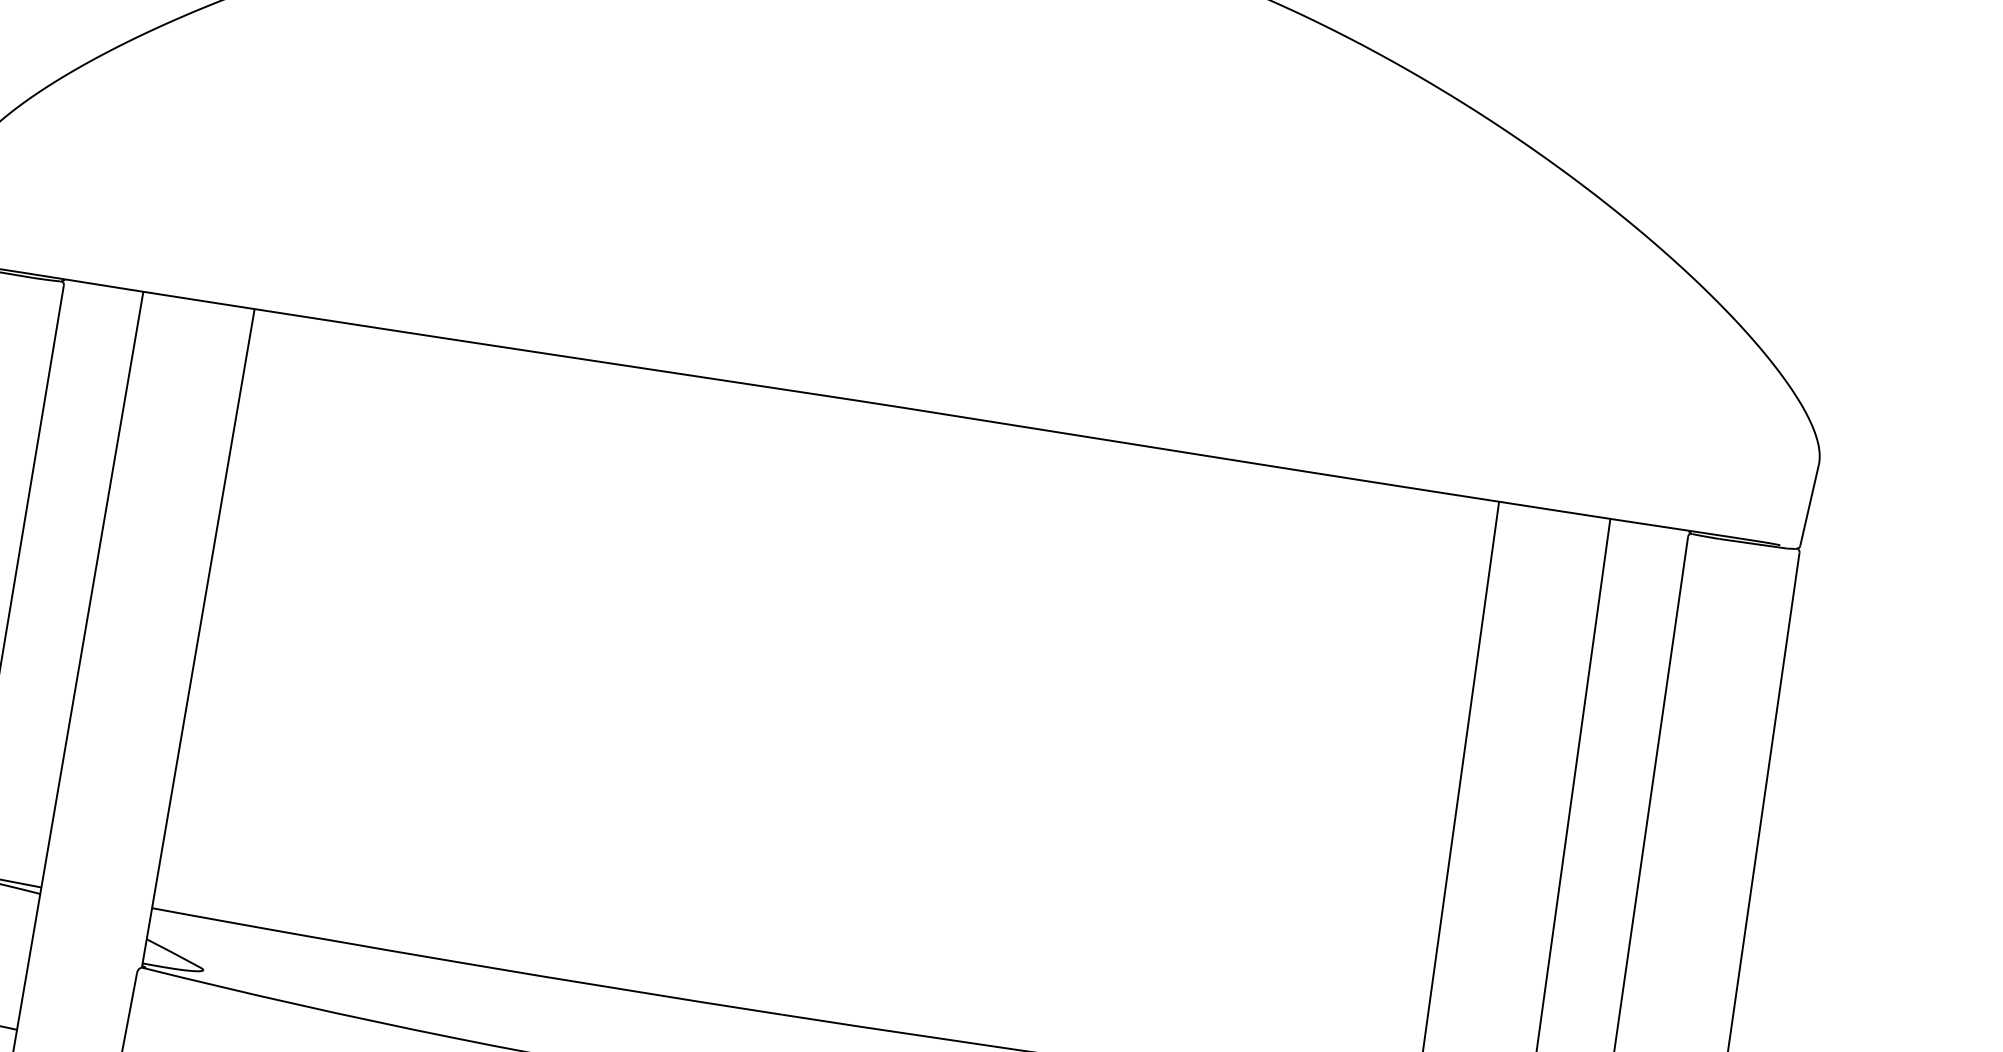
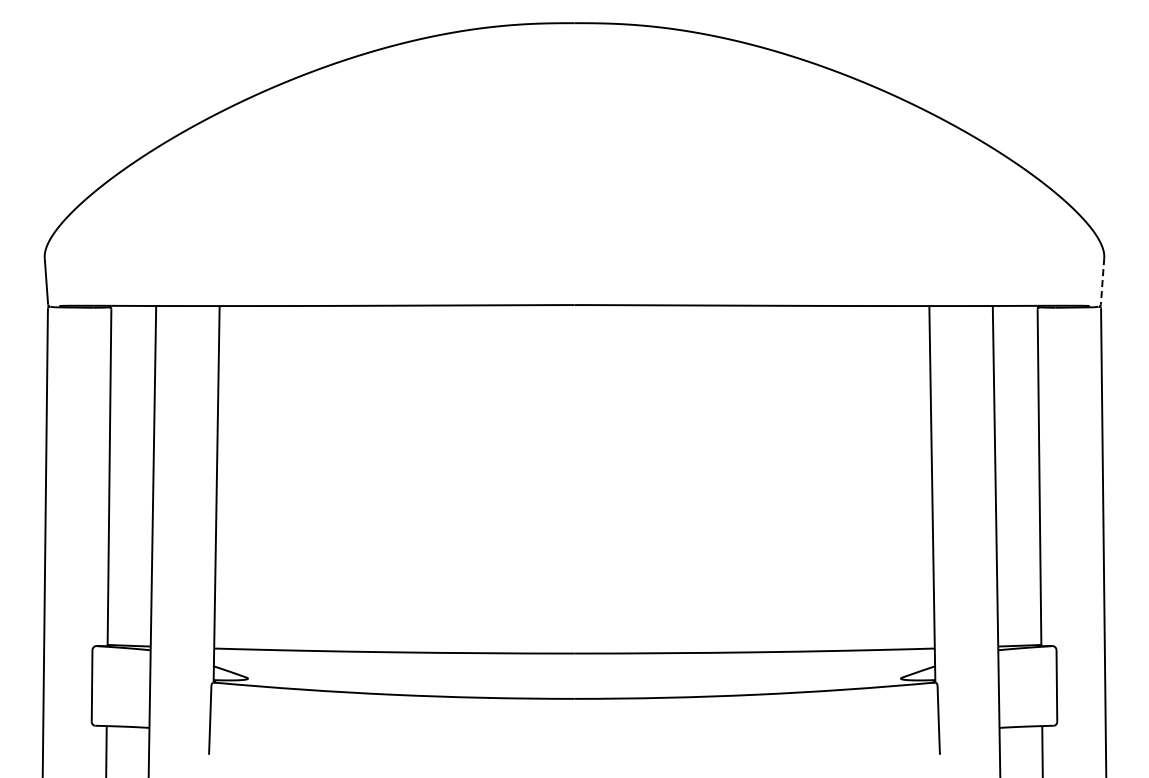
line: (1809, 505) -> (1102, 281), solid -> dashed

